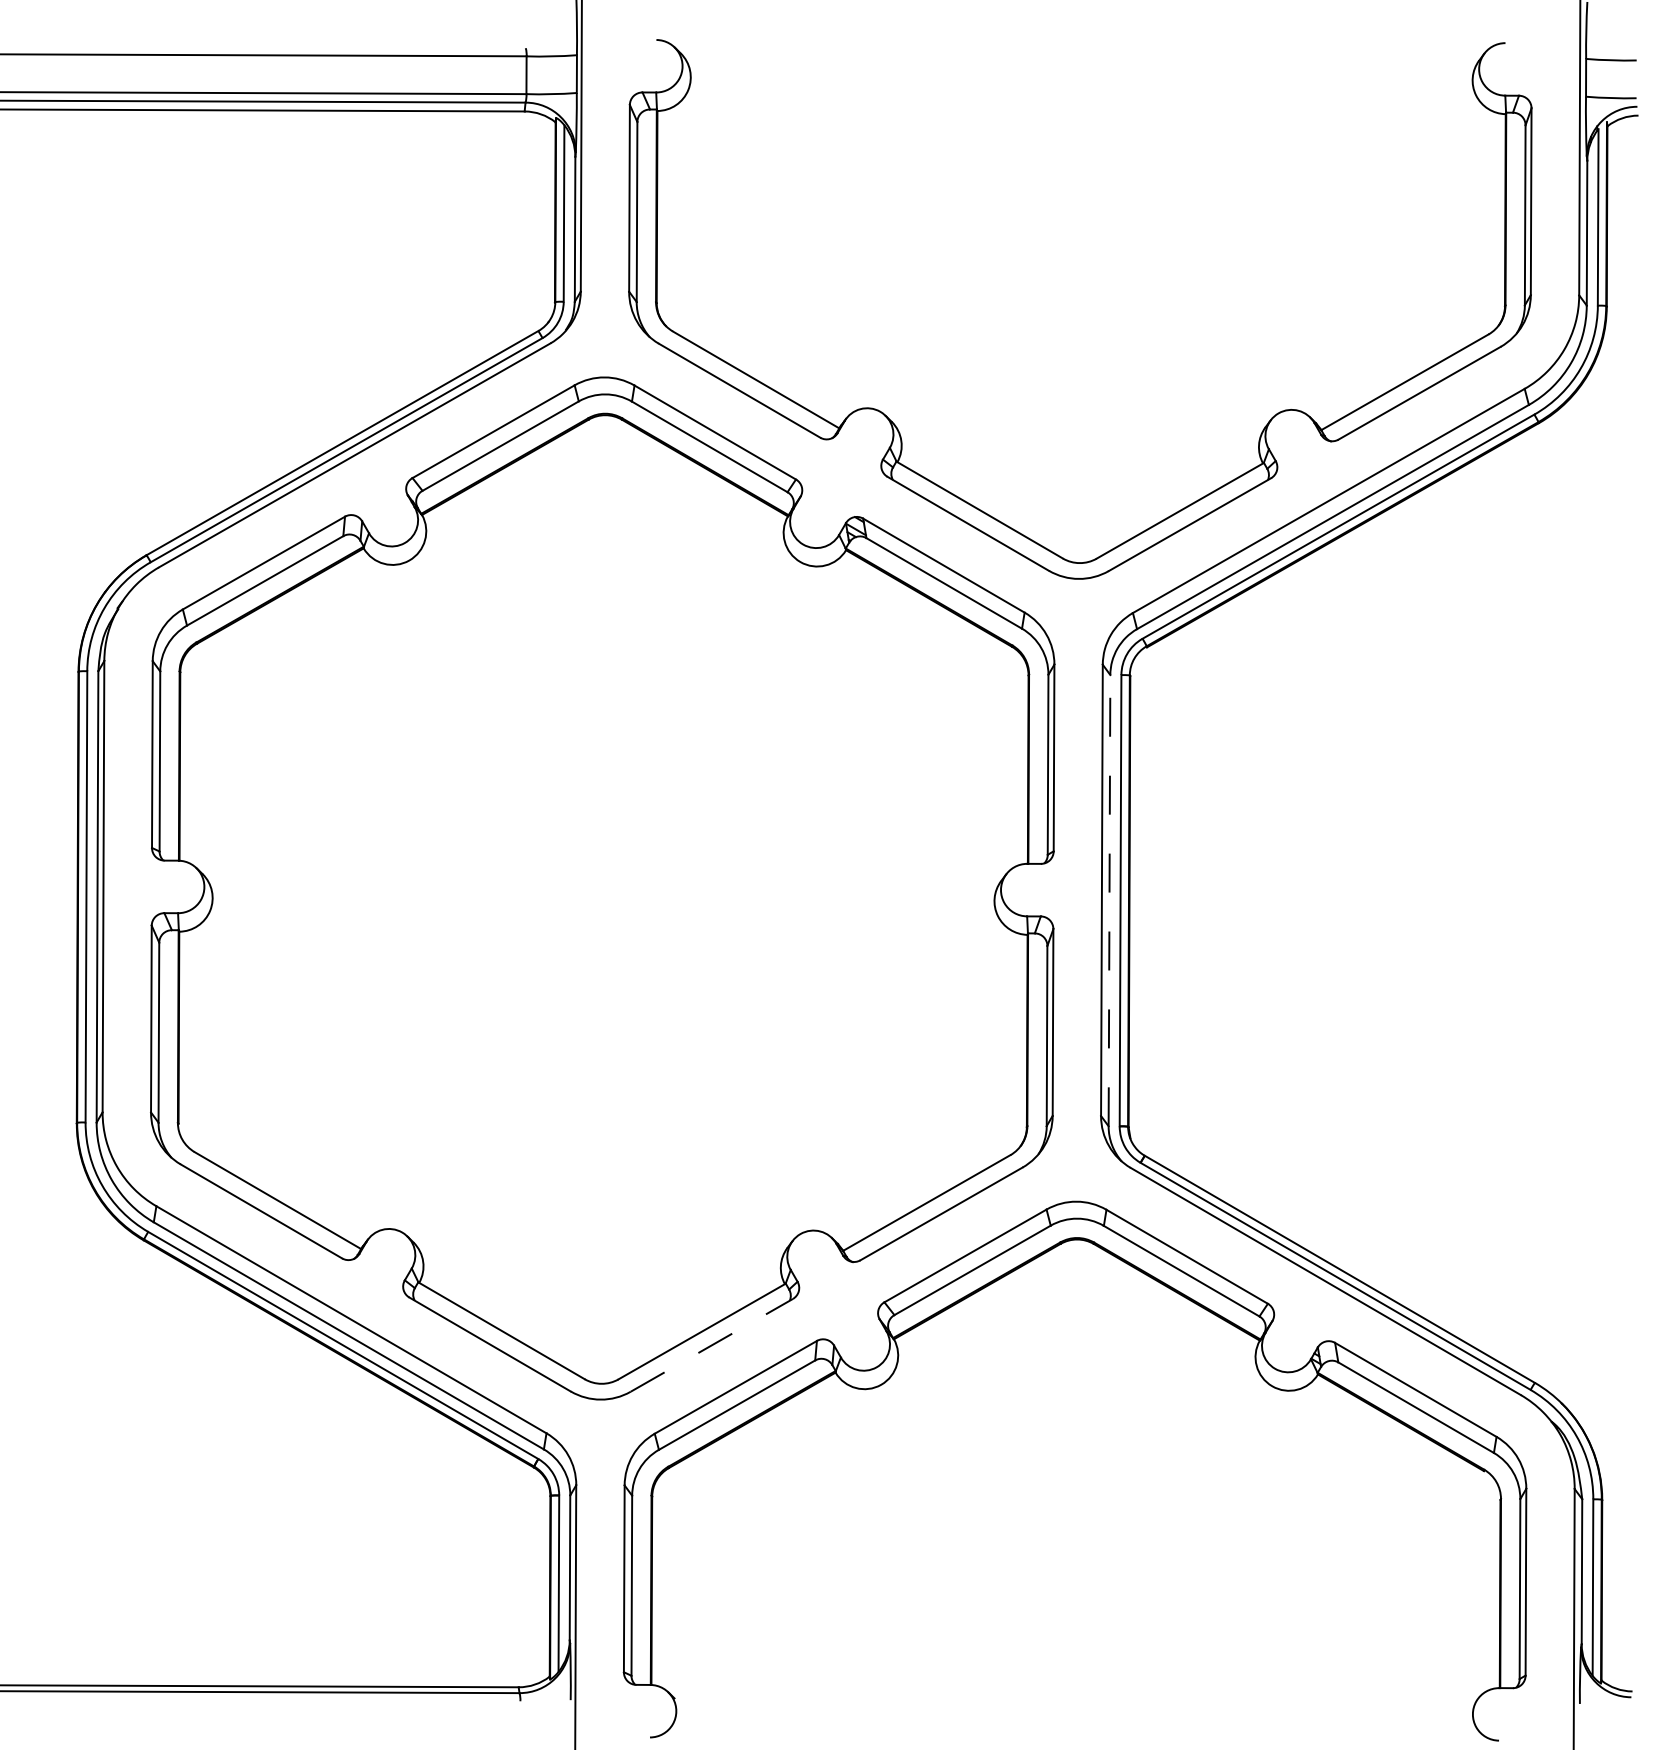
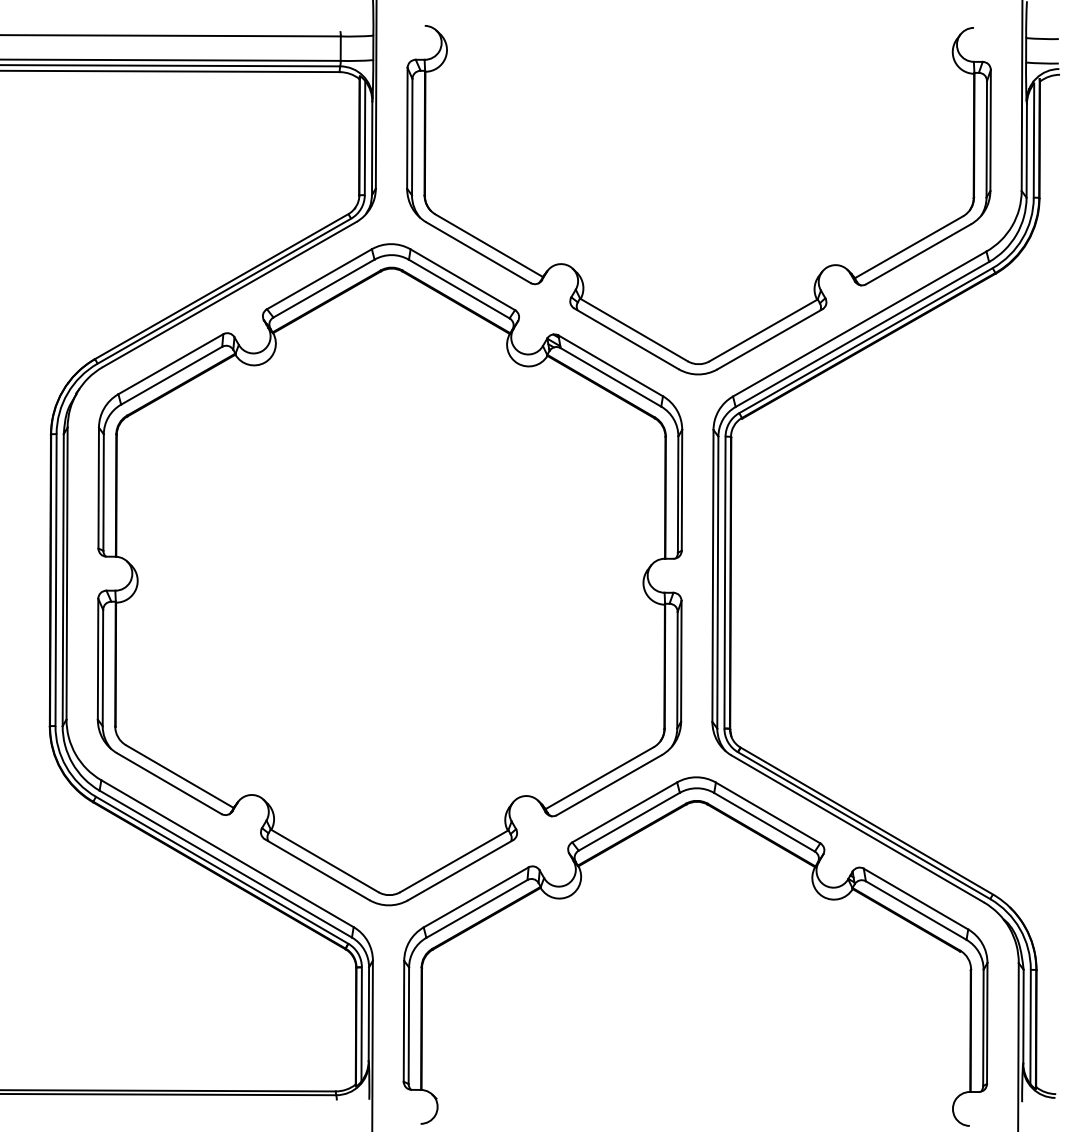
line: (1108, 900) -> (717, 582), dashed -> solid
line: (713, 1345) -> (461, 870), dashed -> solid

